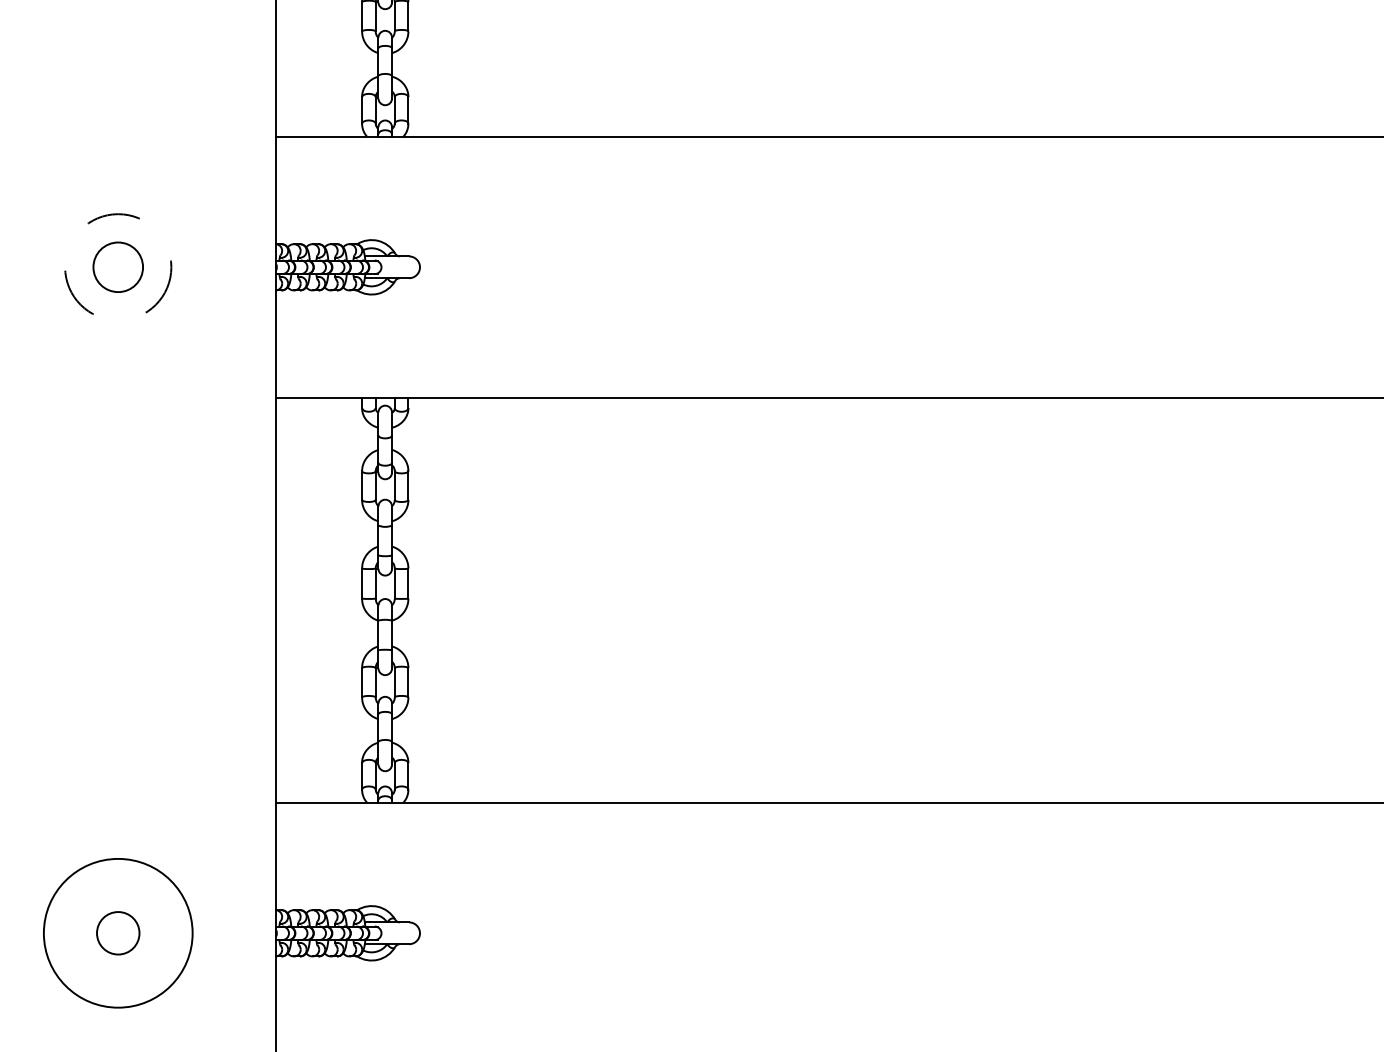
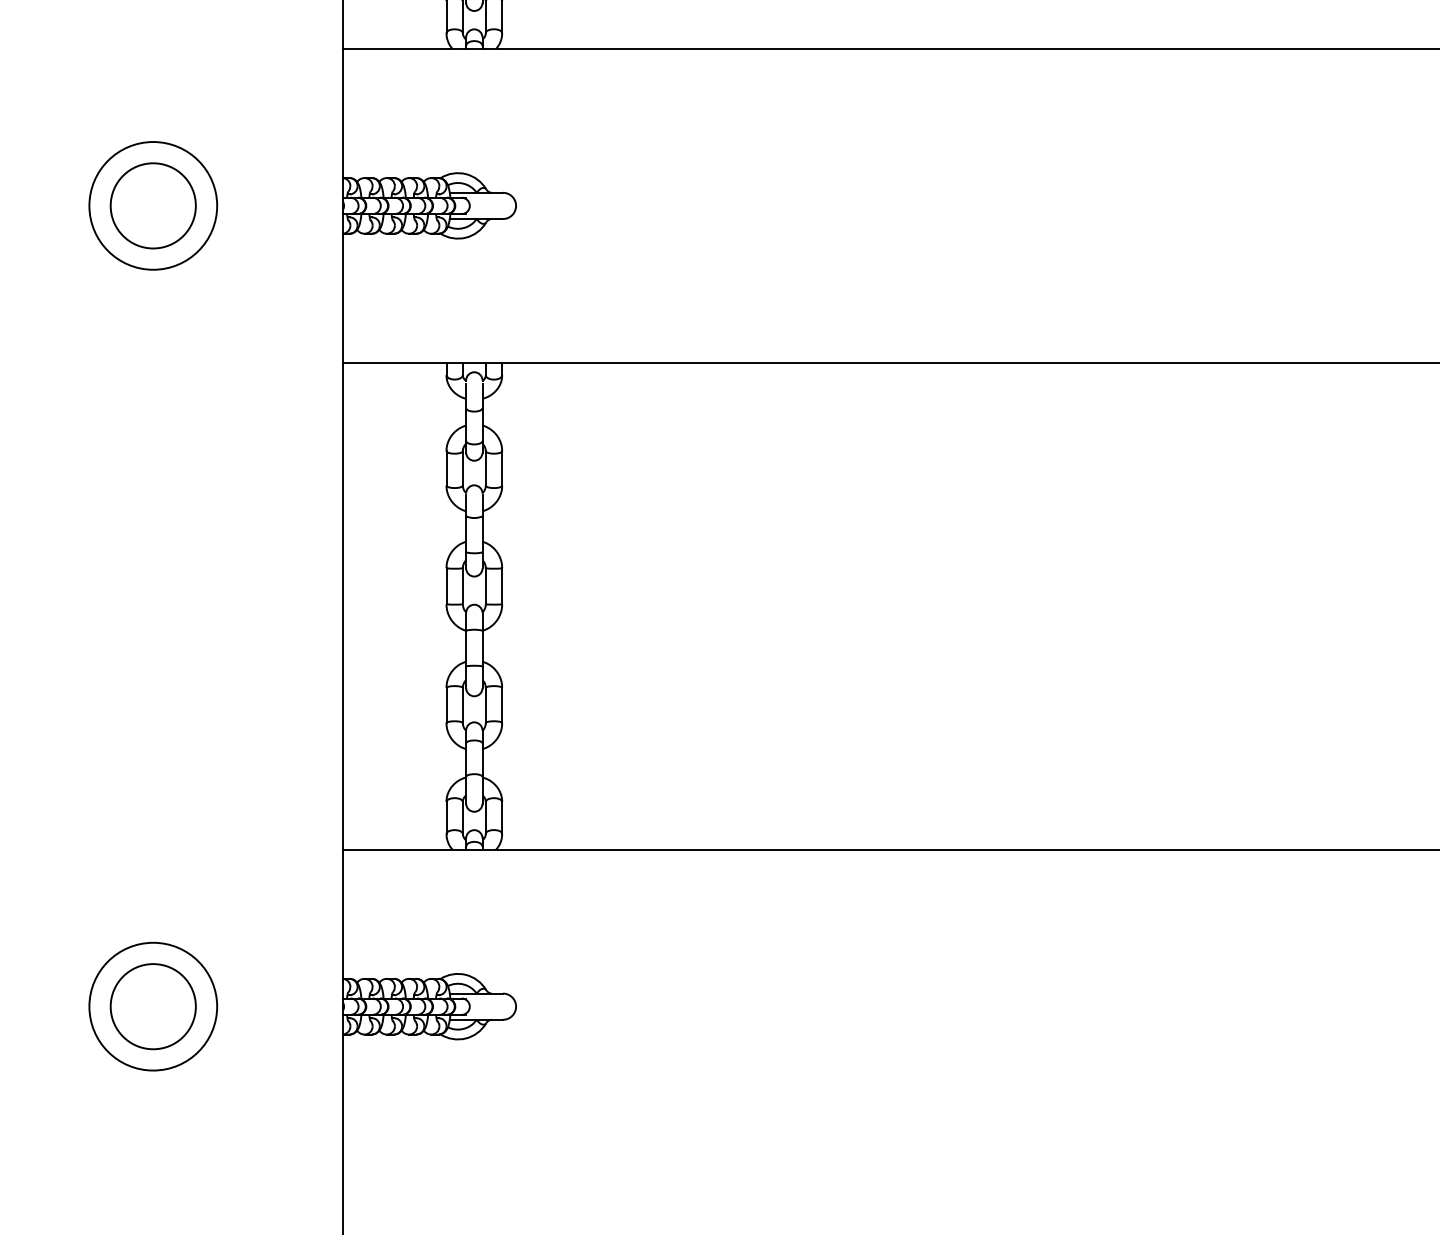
circle: (117, 266) -> (152, 204), size x1.43
circle: (118, 267) -> (153, 206), dashed -> solid
circle: (117, 932) -> (152, 1005), size x1.67
circle: (118, 933) -> (153, 1006), size x0.71

